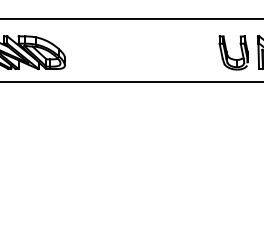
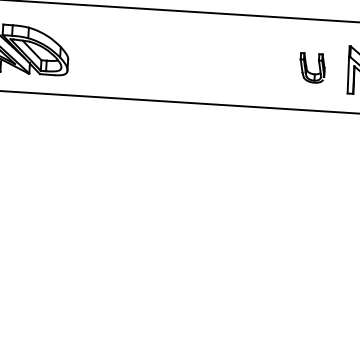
part: (233, 52) -> (312, 67), size x0.6

